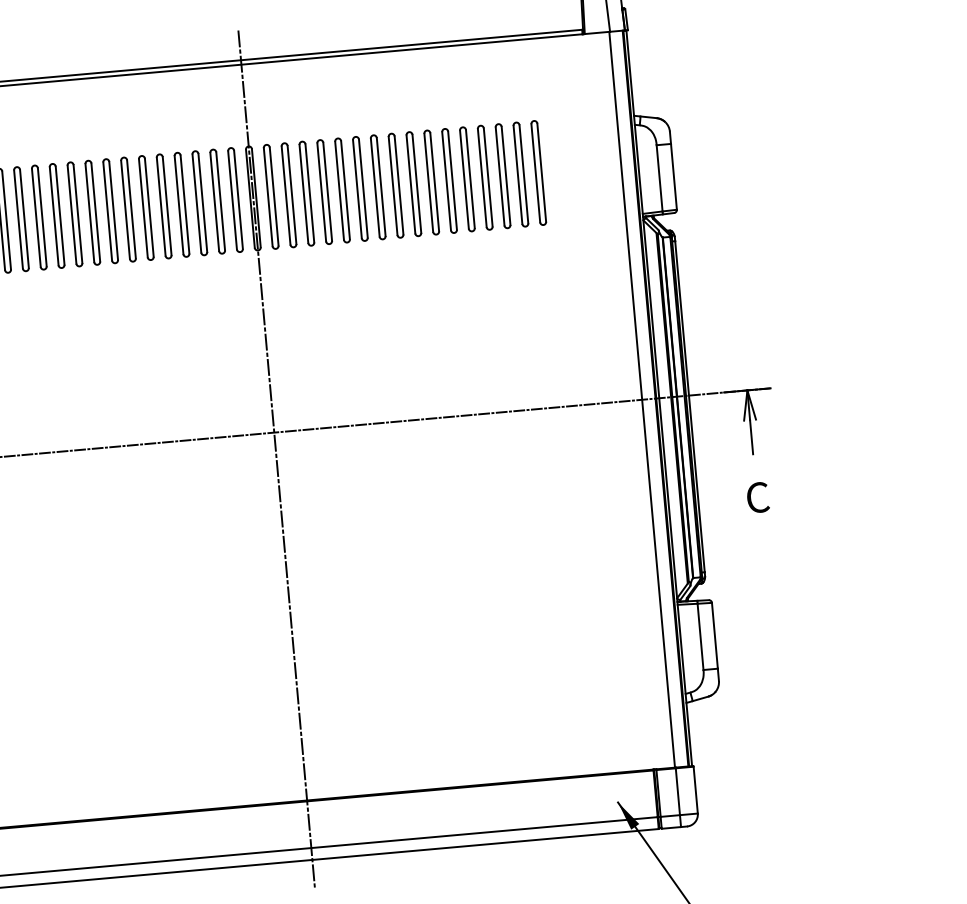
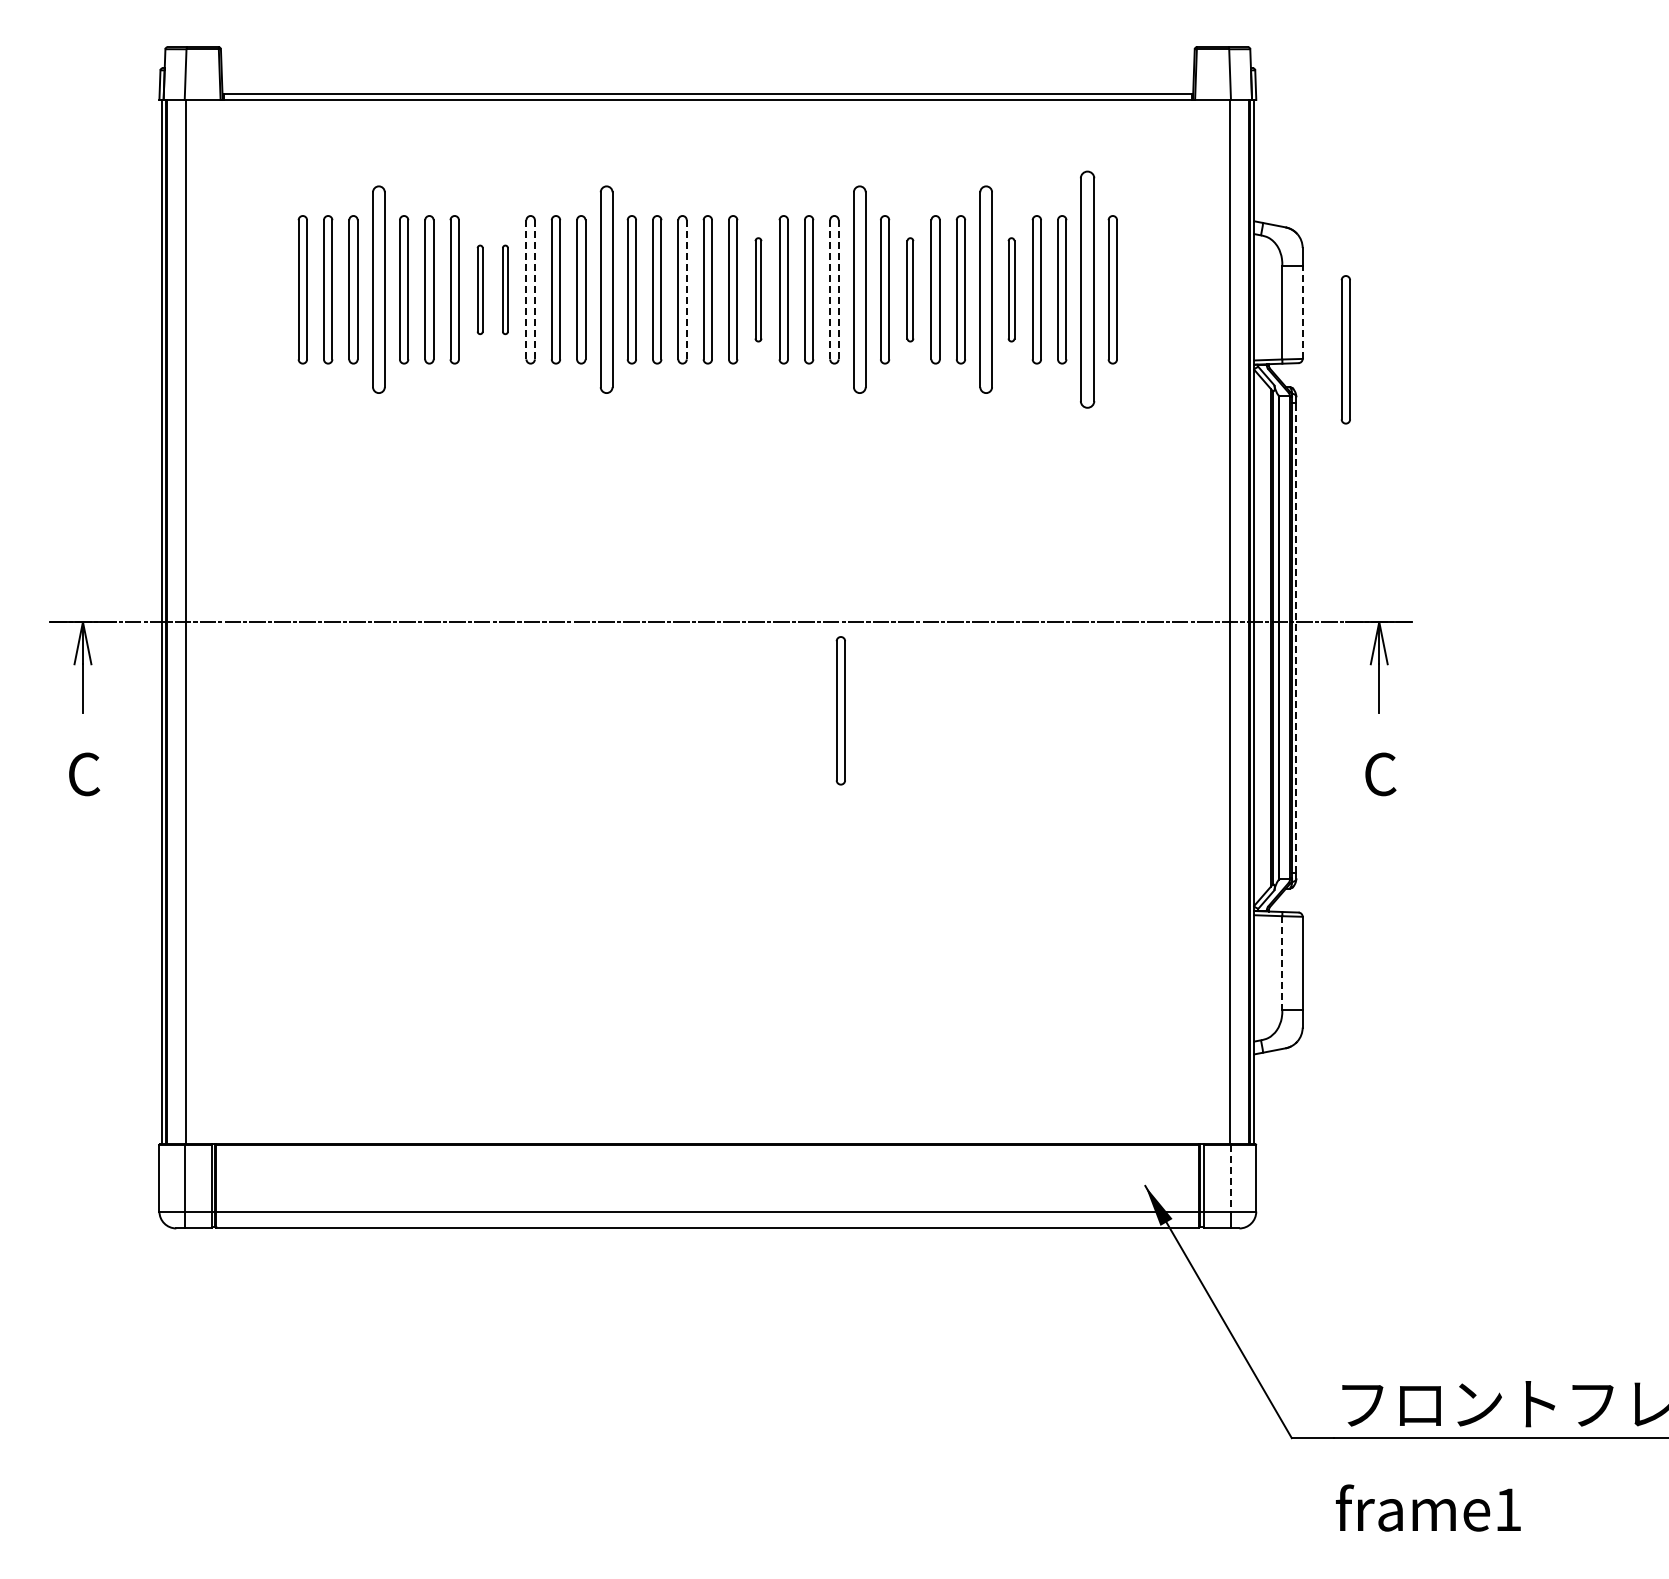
part: (520, 174) -> (1087, 289), size x1.6
line: (673, 177) -> (1302, 312), solid -> dashed
part: (467, 179) -> (1011, 289), size x0.7
part: (449, 180) -> (986, 289), size x1.4
part: (396, 185) -> (910, 289), size x0.7
part: (360, 188) -> (859, 289), size x1.4
line: (339, 190) -> (830, 289), solid -> dashed
line: (345, 190) -> (838, 289), solid -> dashed
part: (289, 195) -> (758, 289), size x0.7
line: (238, 199) -> (686, 289), solid -> dashed
part: (706, 200) -> (1345, 349), added
part: (181, 204) -> (606, 289), size x1.4
line: (125, 209) -> (526, 289), solid -> dashed
line: (131, 209) -> (534, 289), solid -> dashed
part: (110, 210) -> (505, 289), size x0.6
part: (93, 212) -> (480, 289), size x0.6
part: (21, 218) -> (378, 289), size x1.4
line: (690, 406) -> (1296, 637), solid -> dashed
line: (276, 459) -> (707, 660), removed
part: (373, 486) -> (840, 710), added
line: (700, 637) -> (1282, 963), solid -> dashed
line: (677, 791) -> (1230, 1178), solid -> dashed

